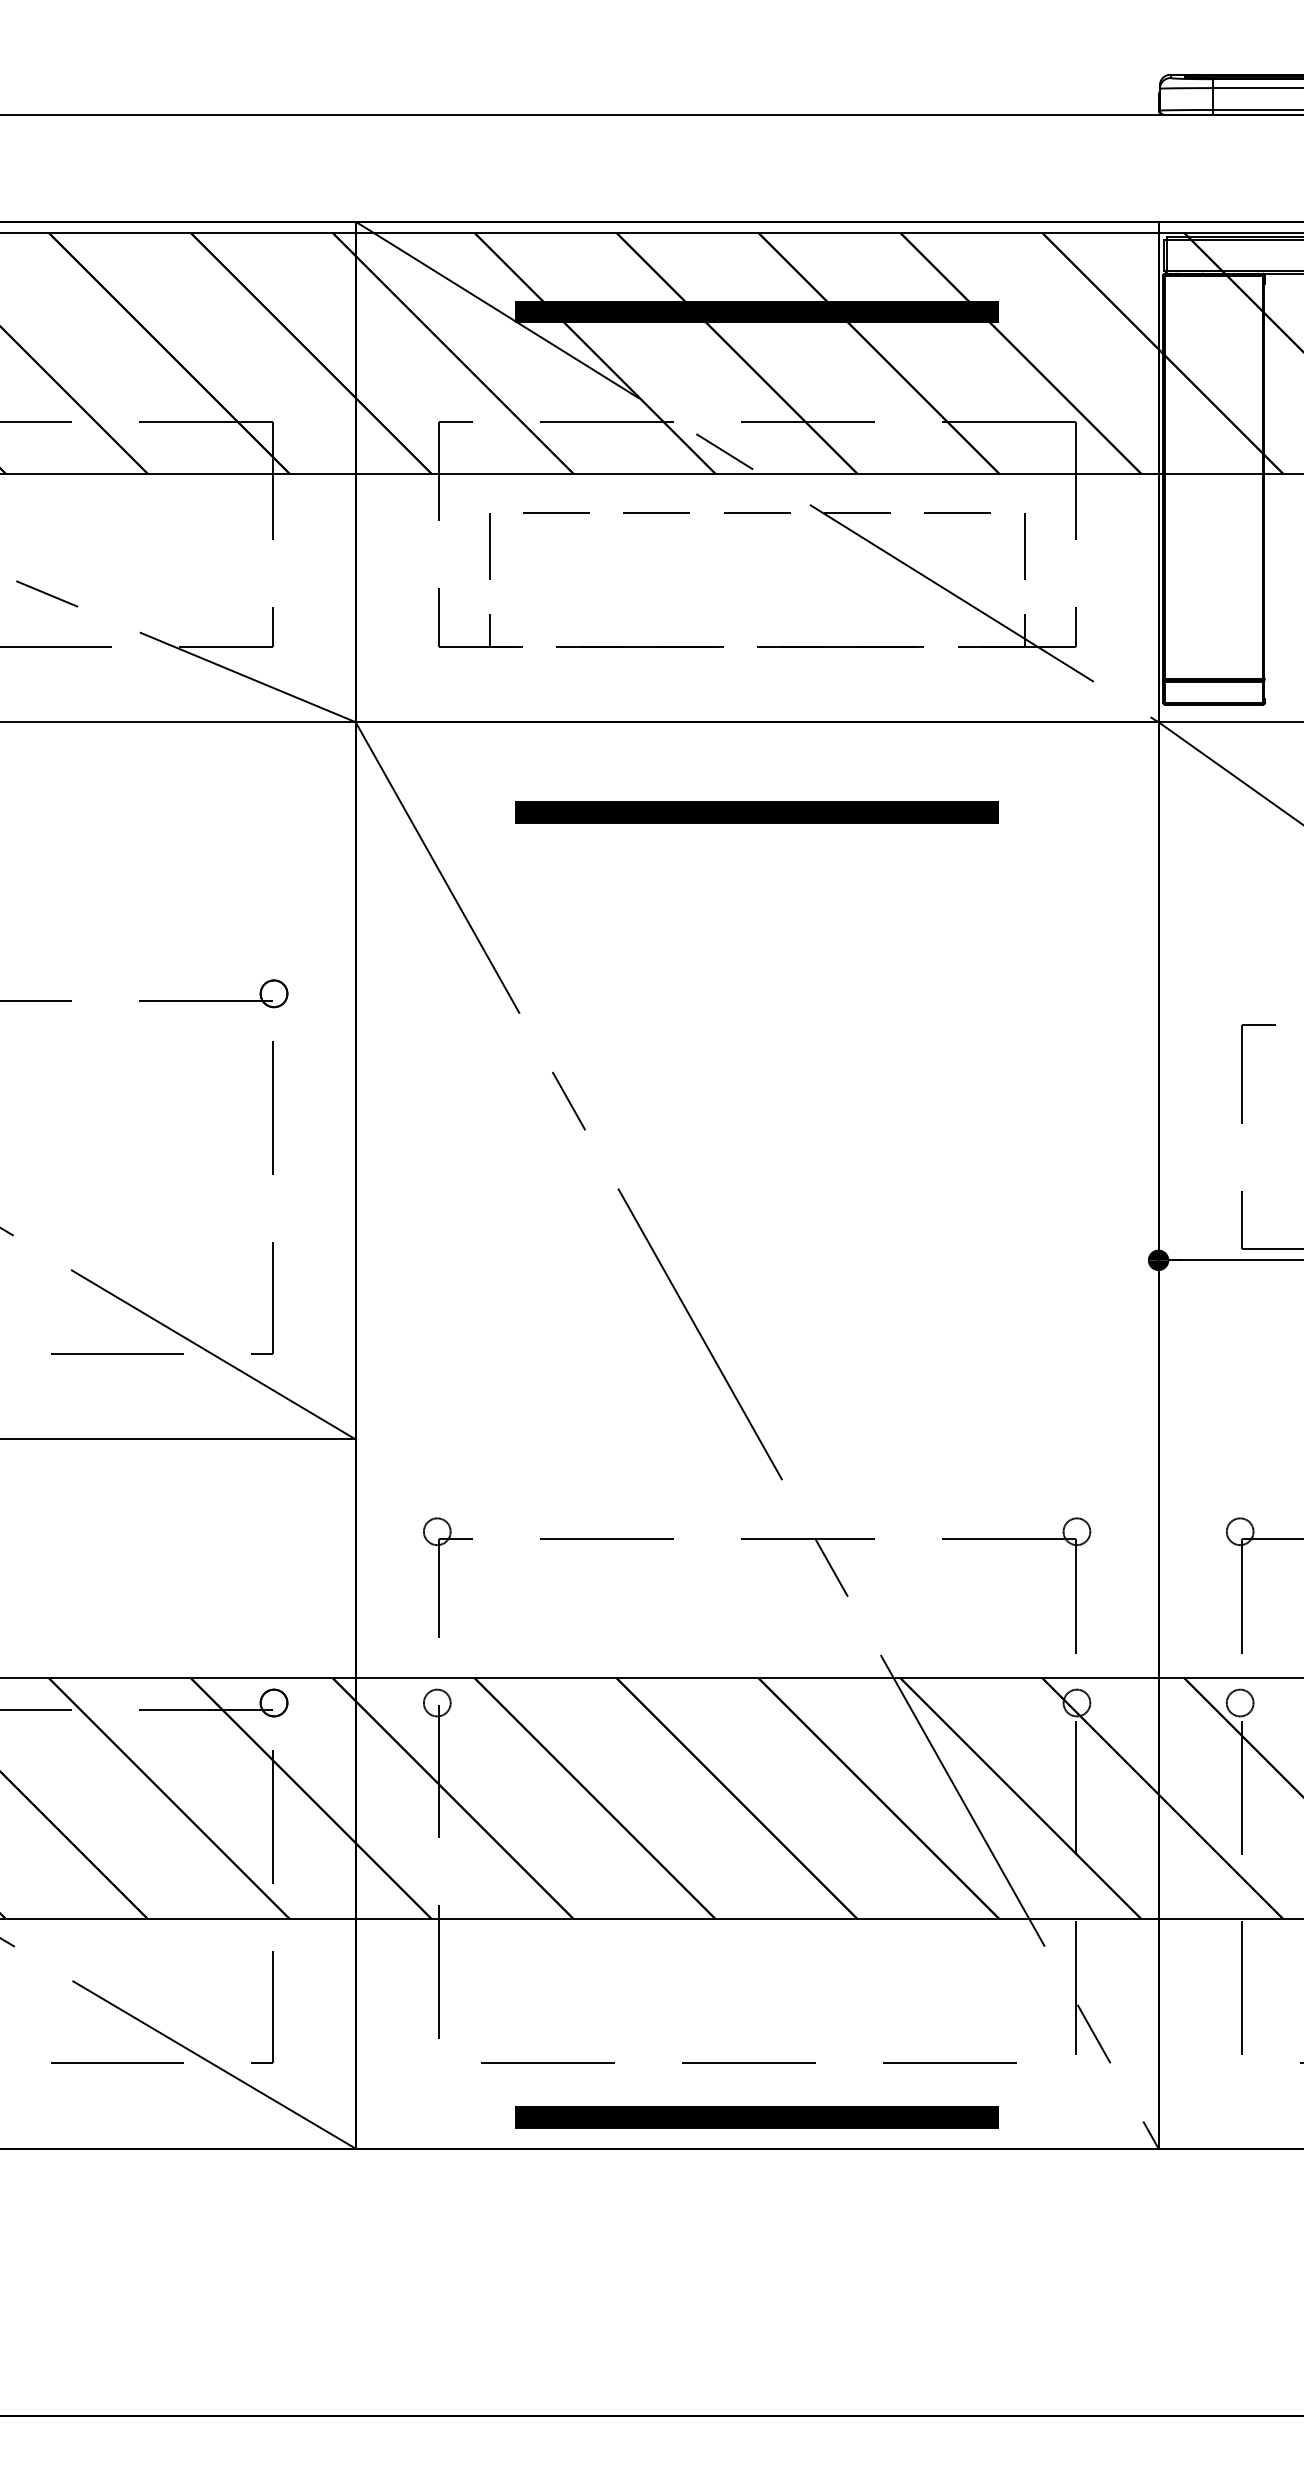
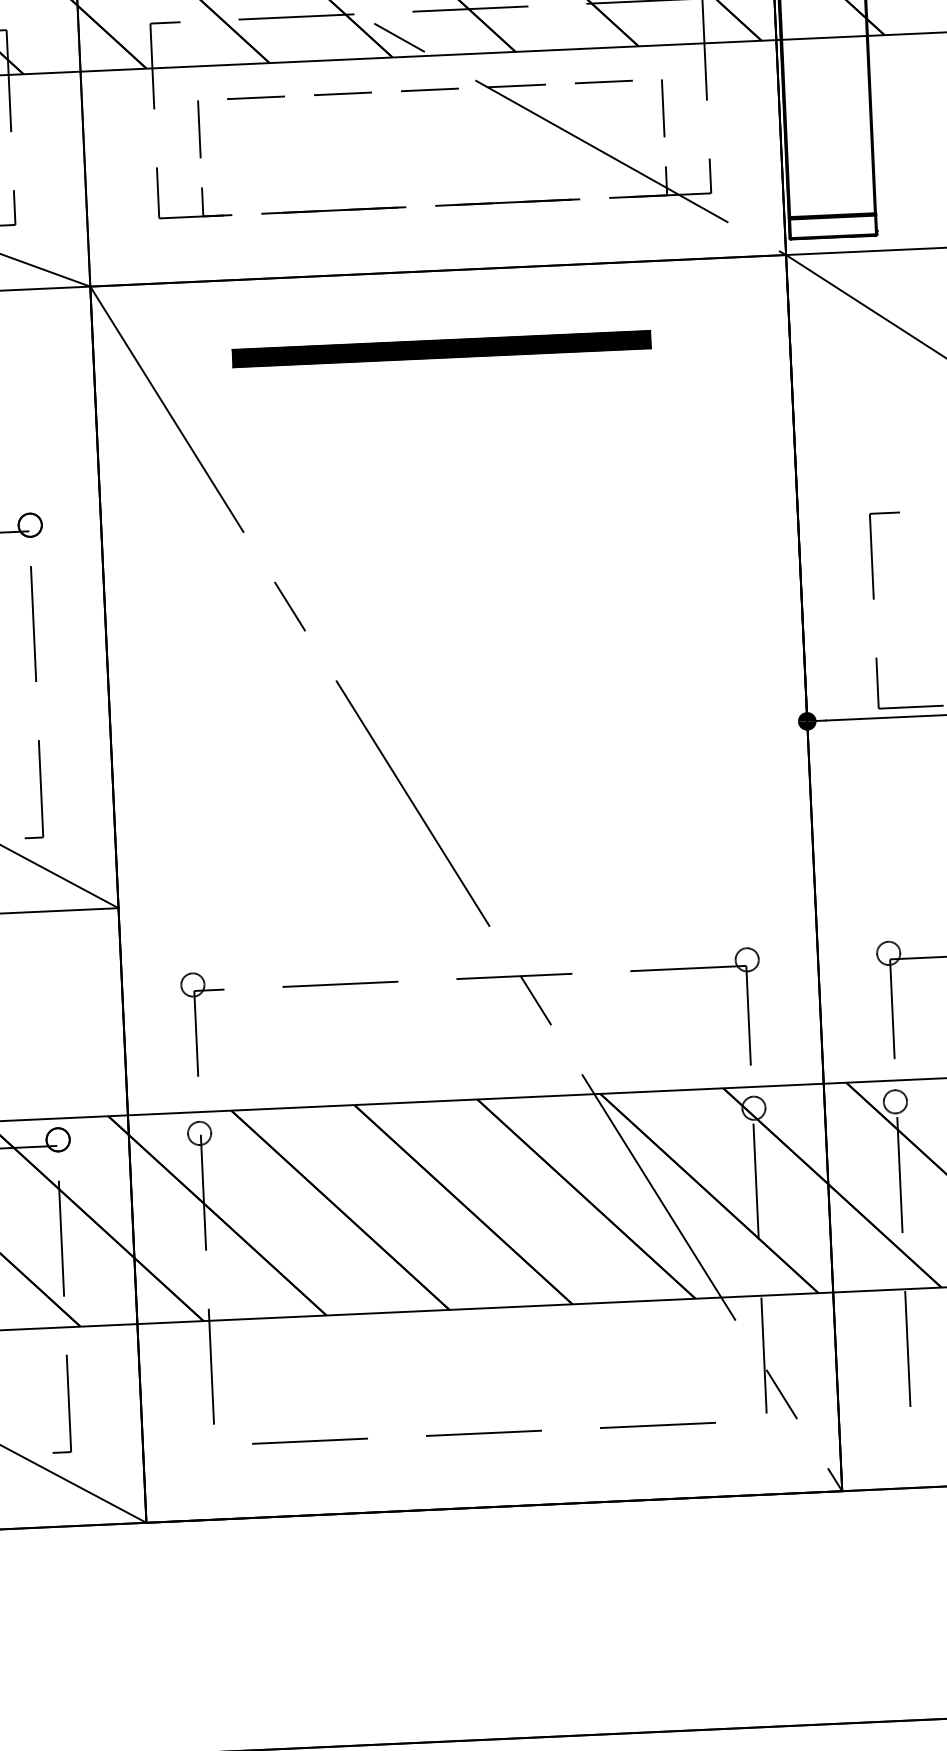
part: (756, 2117) -> (492, 1480), removed

